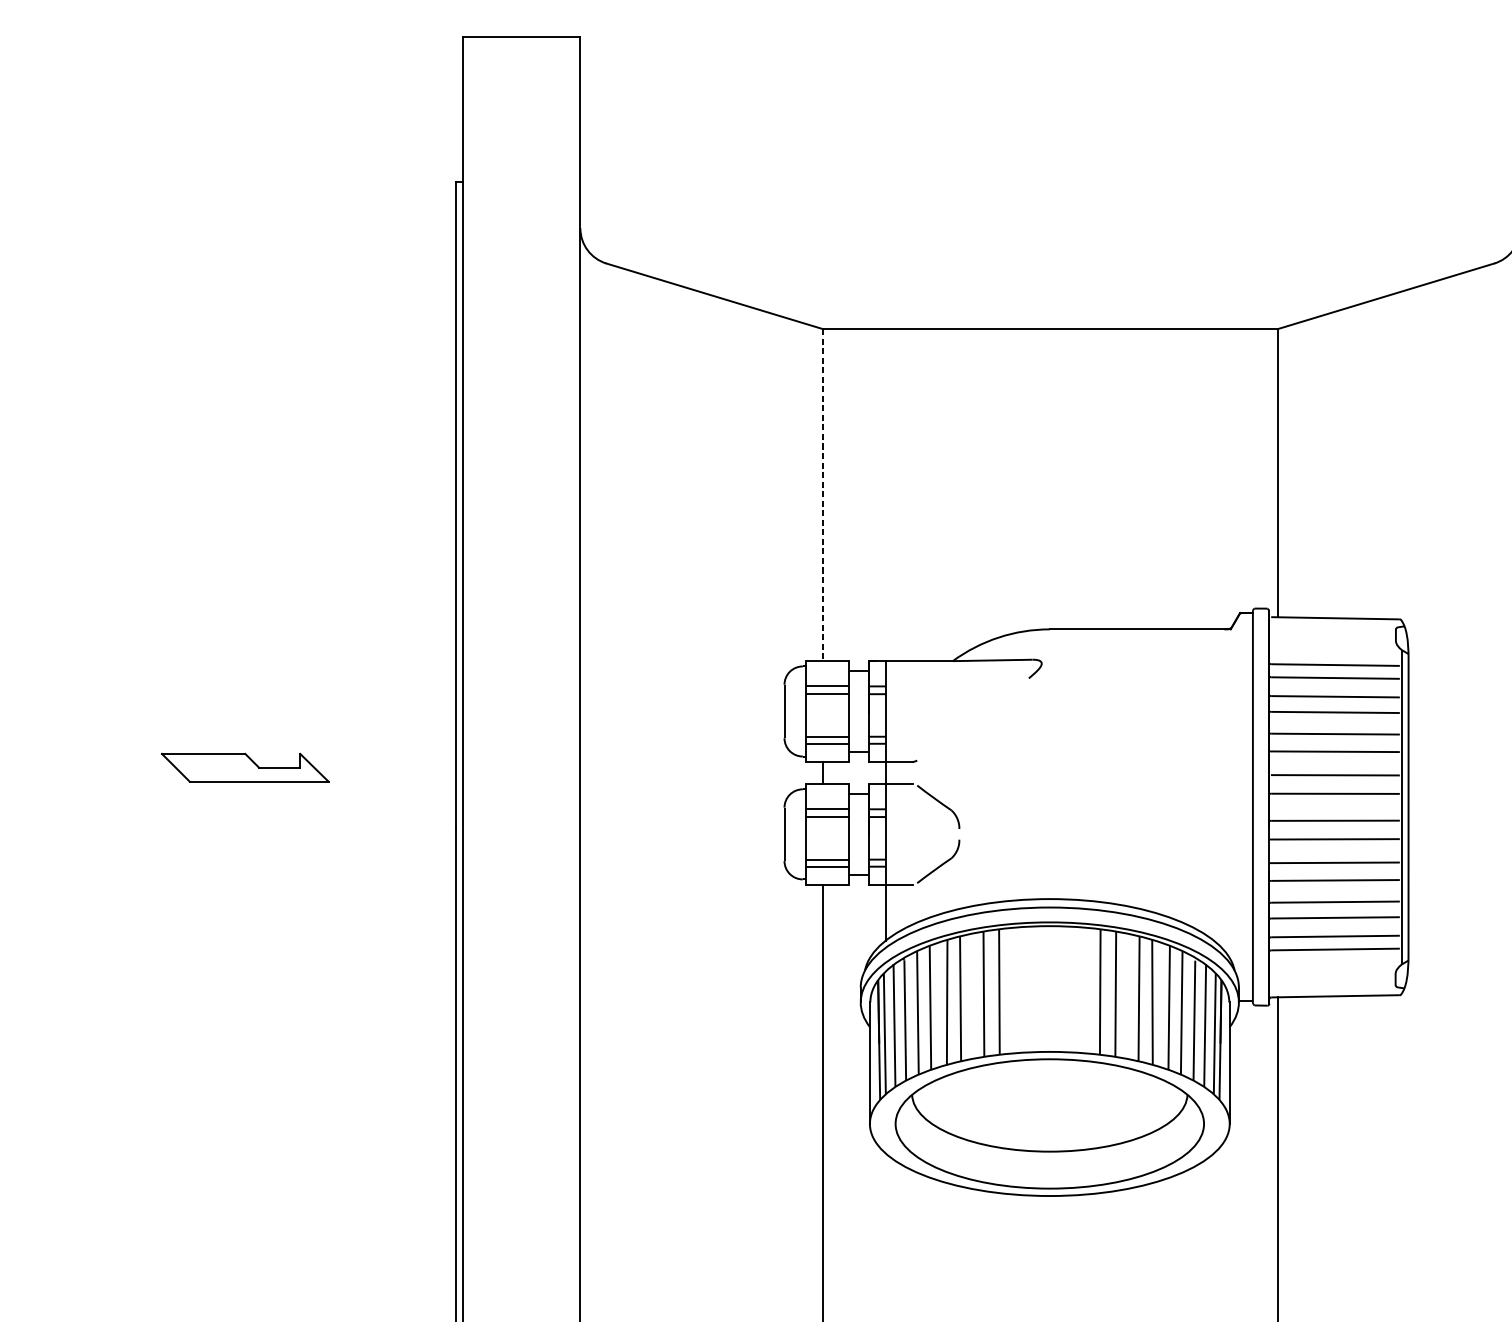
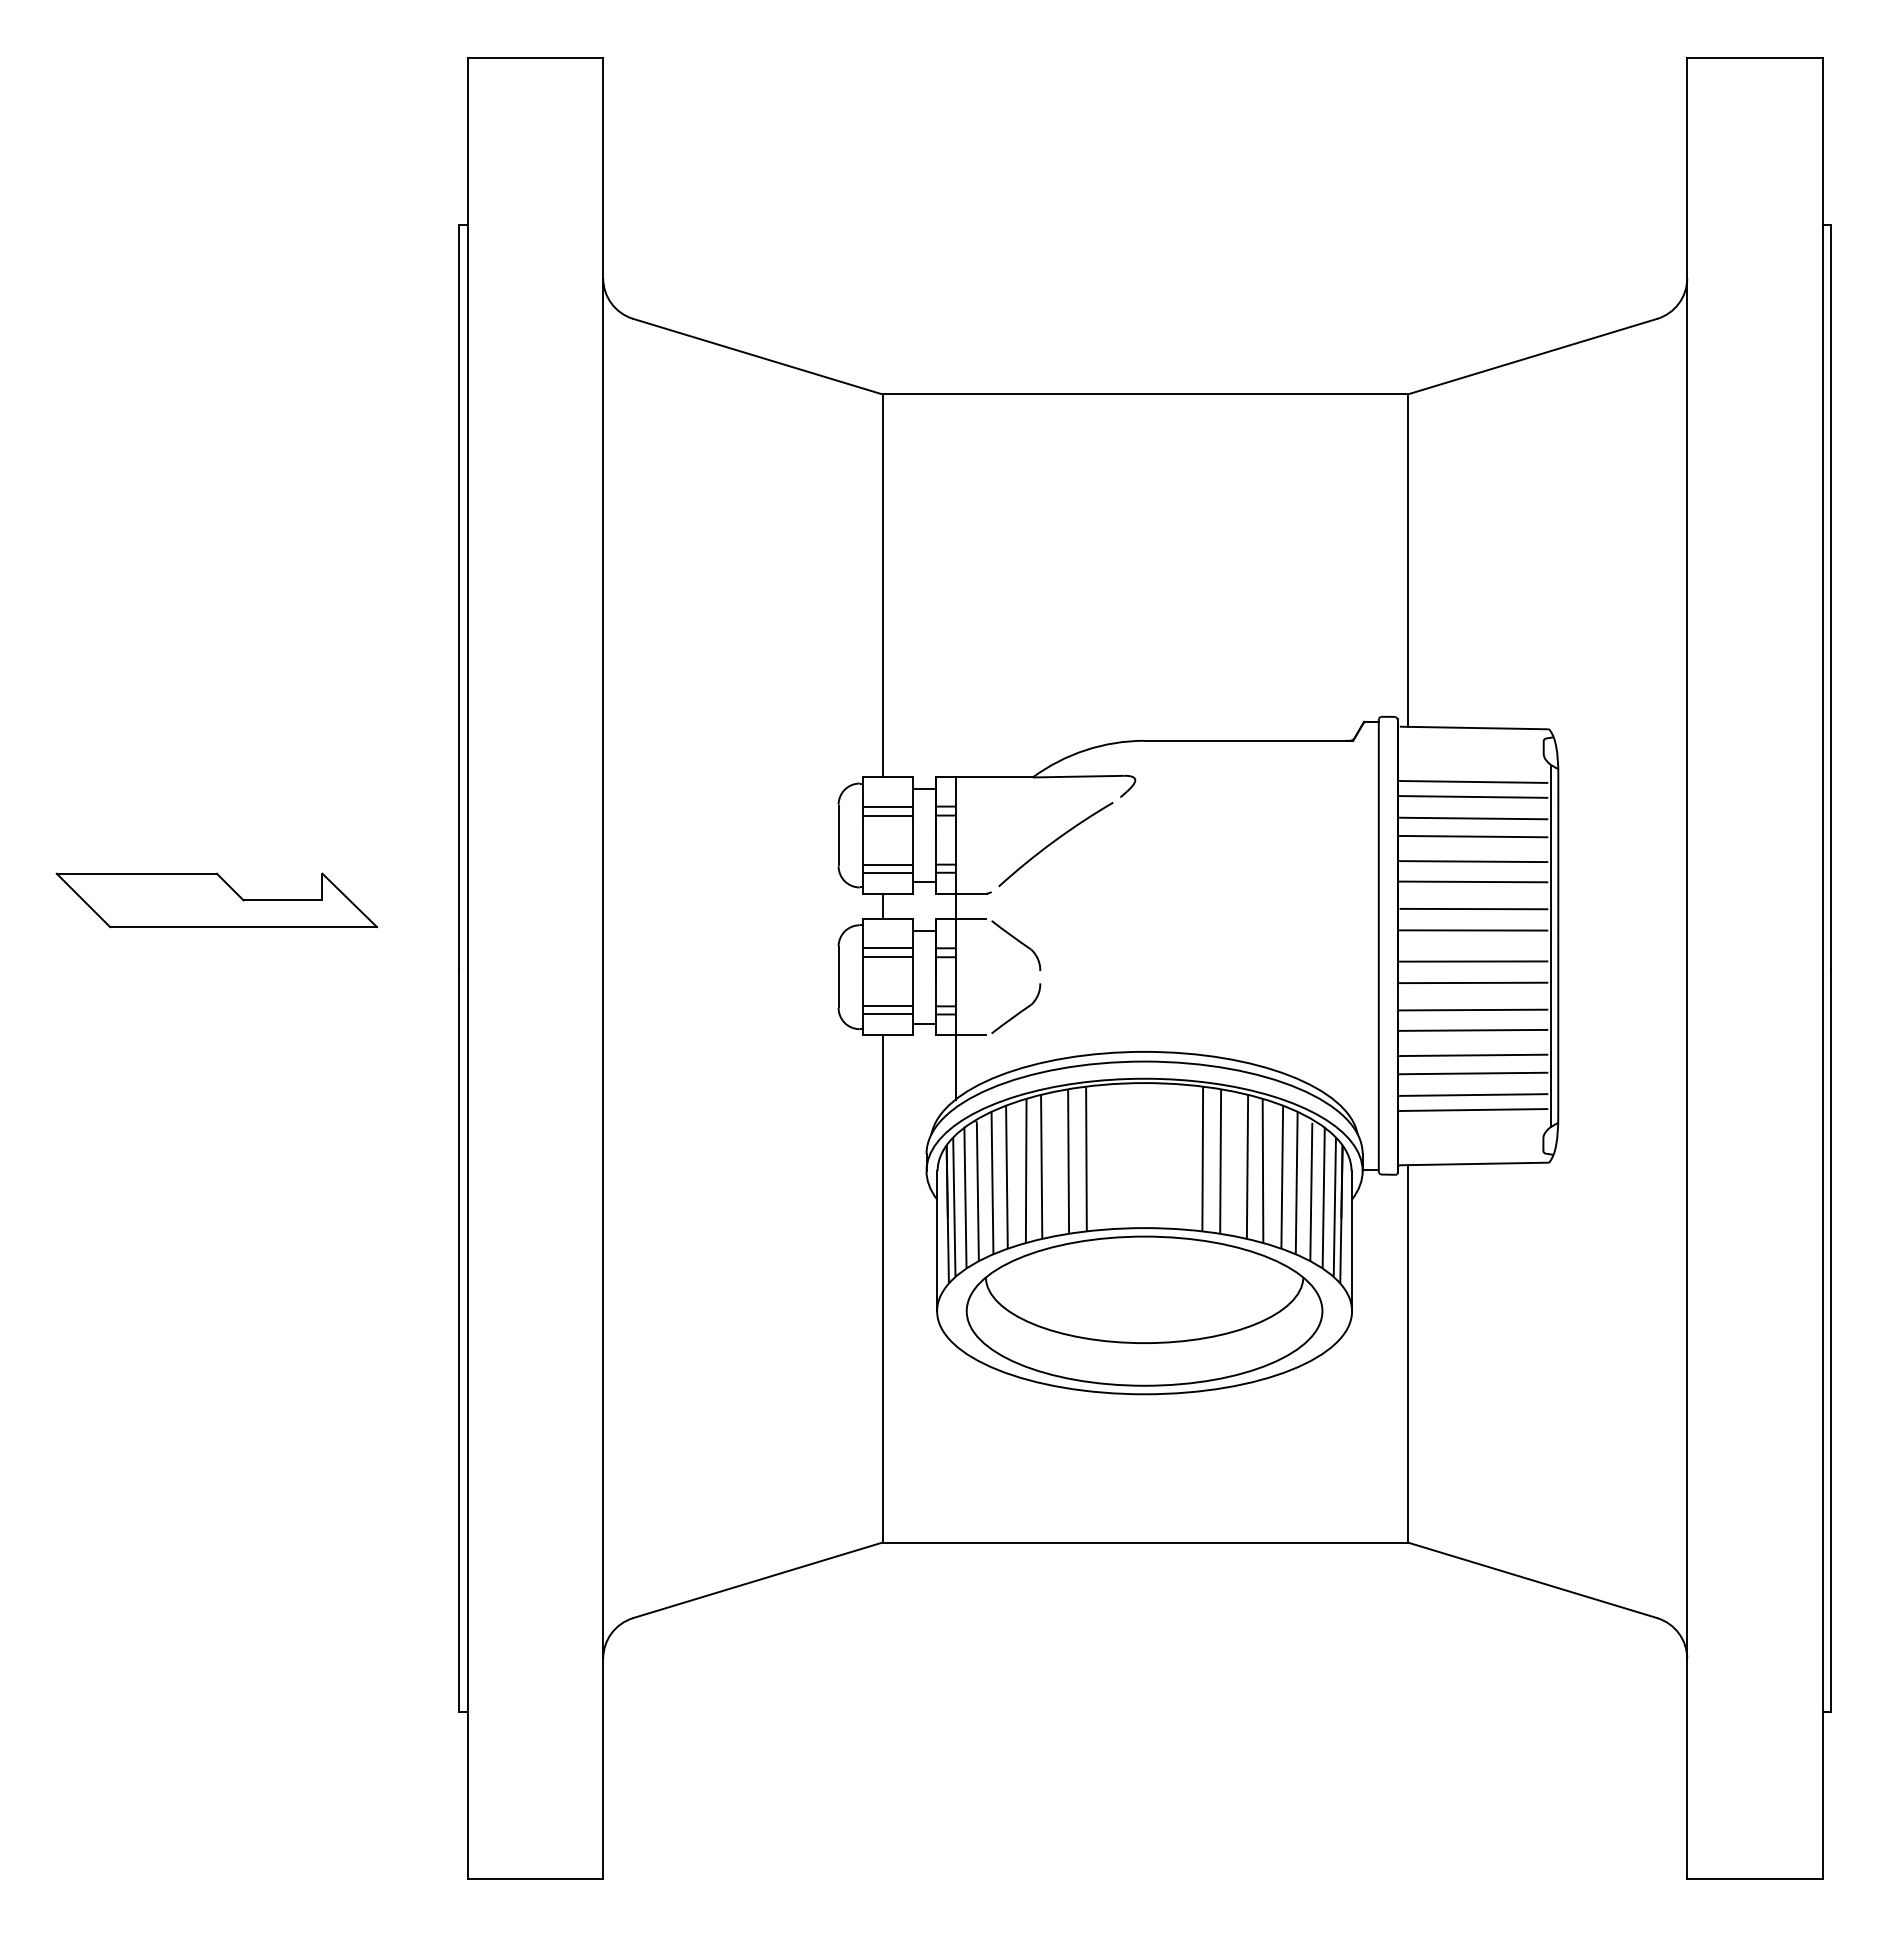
line: (822, 494) -> (882, 585), dashed -> solid
arc: (971, 717) -> (1054, 842), added
part: (245, 767) -> (216, 900), size x1.67

